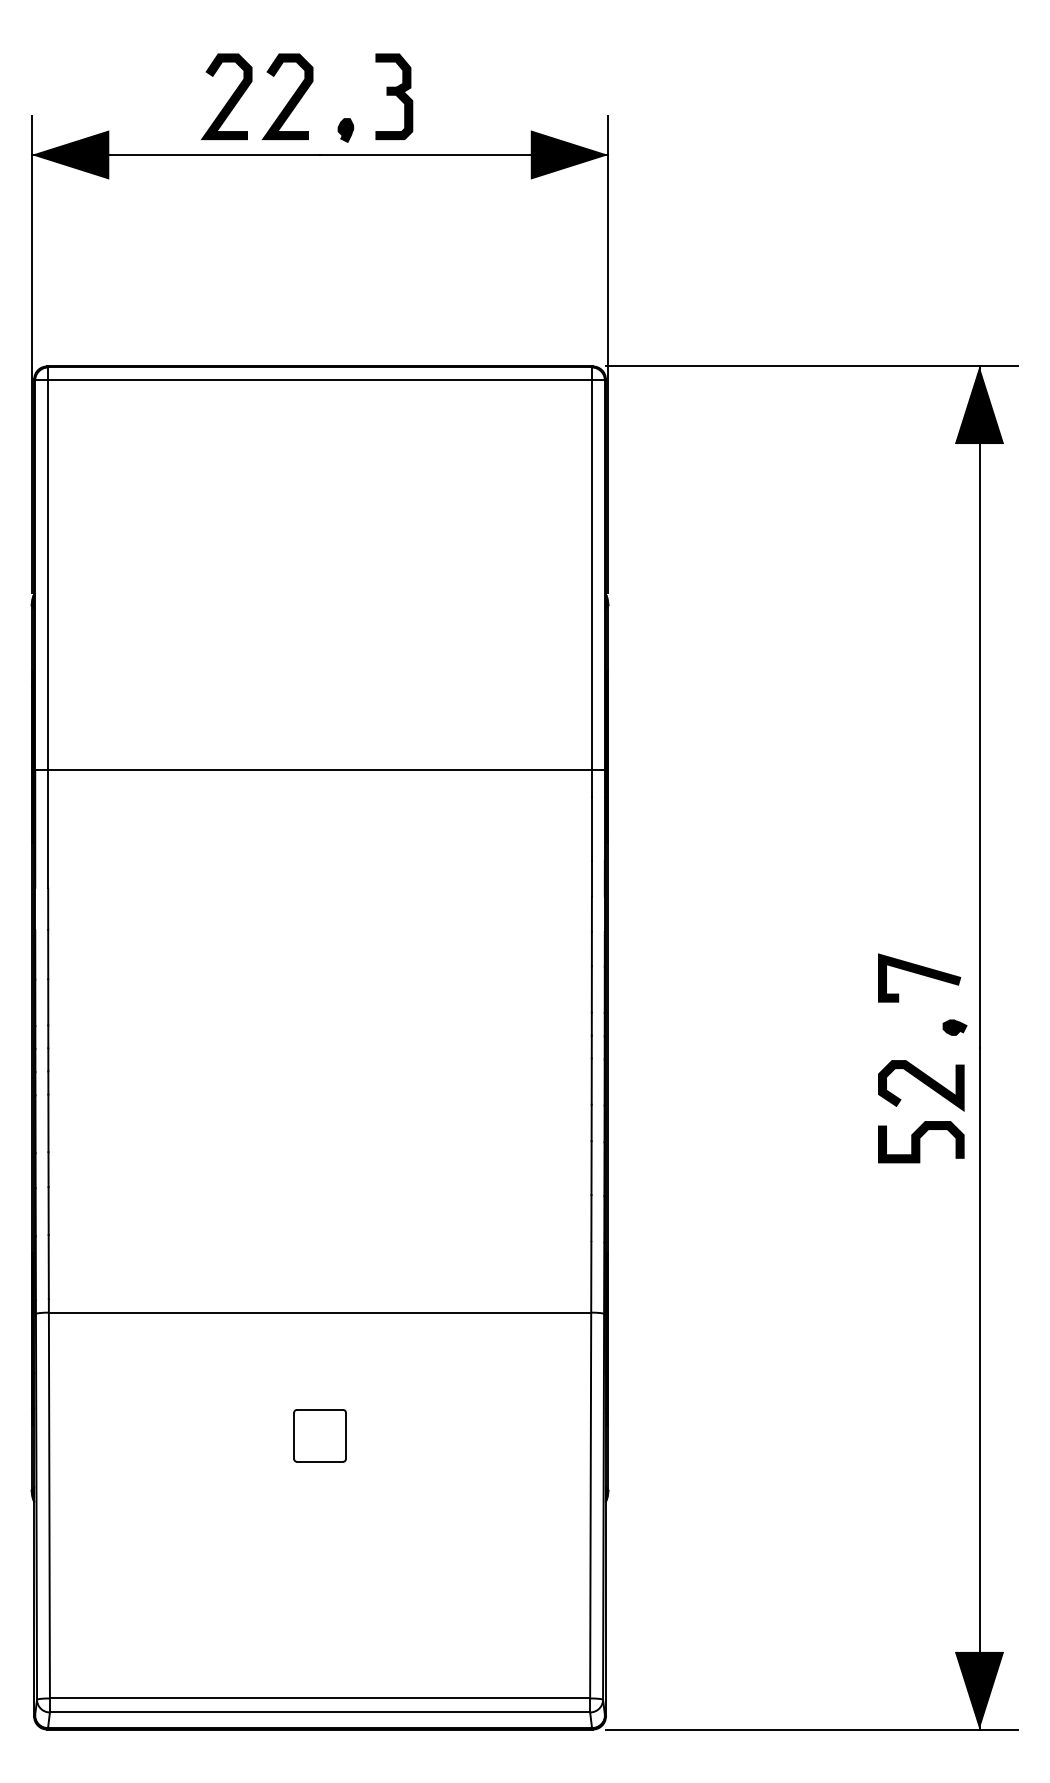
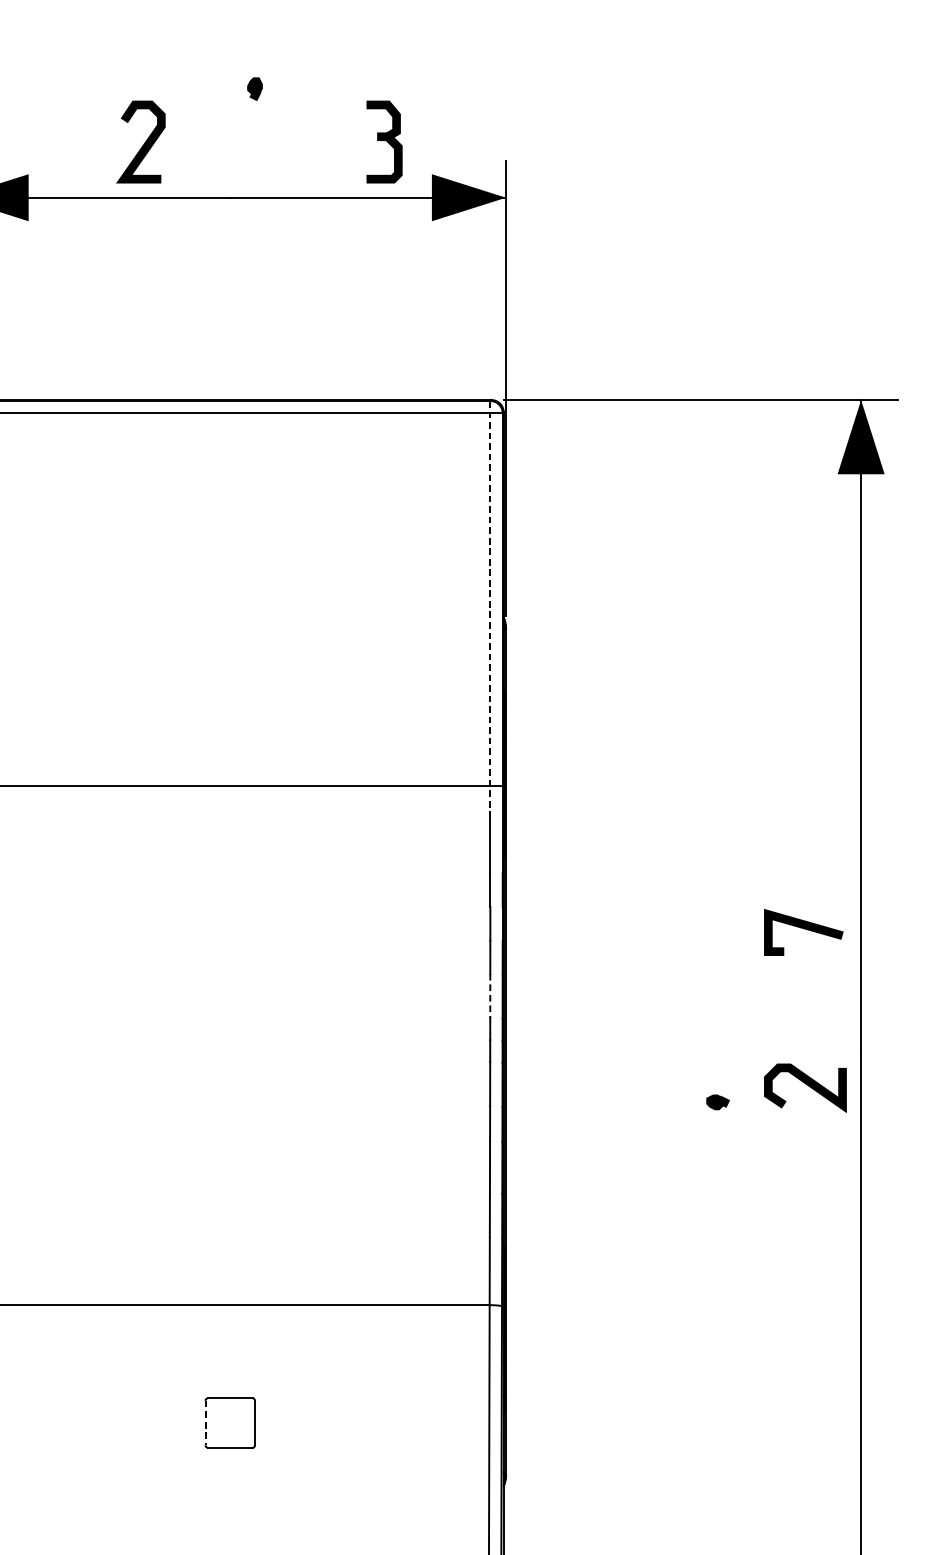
part: (394, 96) -> (384, 141), moved
curve: (290, 98) -> (202, 143), removed
part: (345, 130) -> (254, 89), moved
line: (591, 582) -> (489, 606), solid -> dashed
line: (921, 975) -> (805, 930), moved
line: (591, 989) -> (489, 996), solid -> dashed
part: (954, 1027) -> (717, 1102), moved
curve: (920, 1142) -> (804, 1142), removed
line: (294, 1436) -> (205, 1423), solid -> dashed

